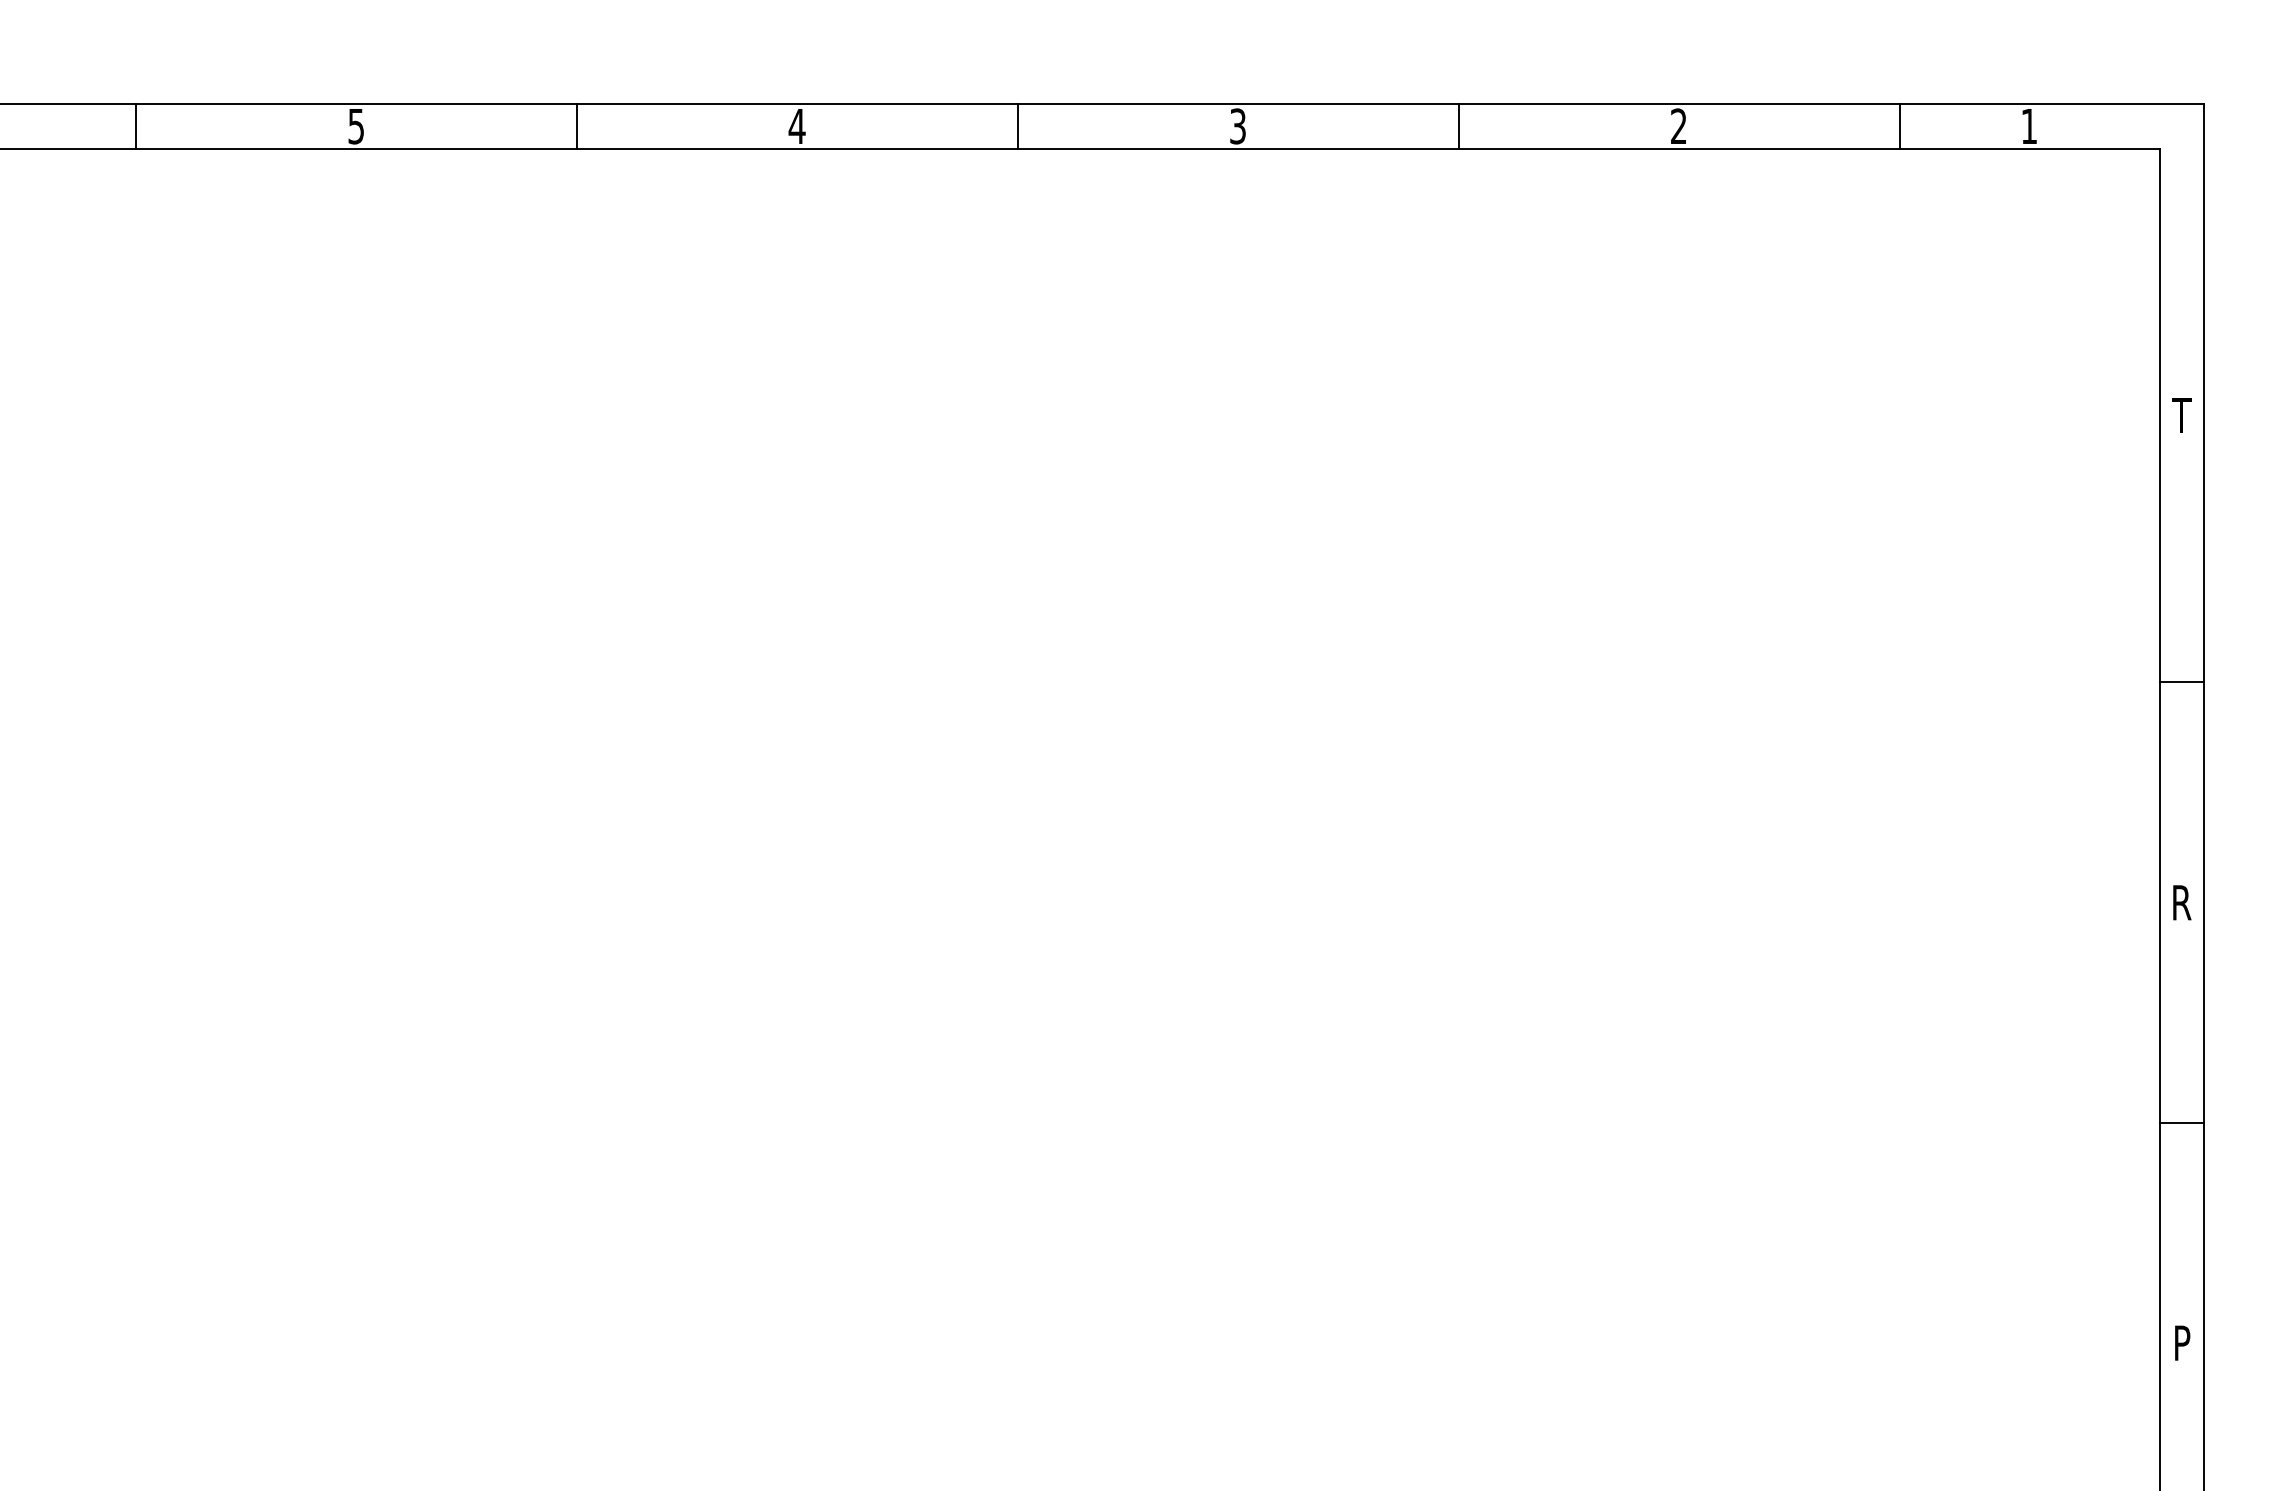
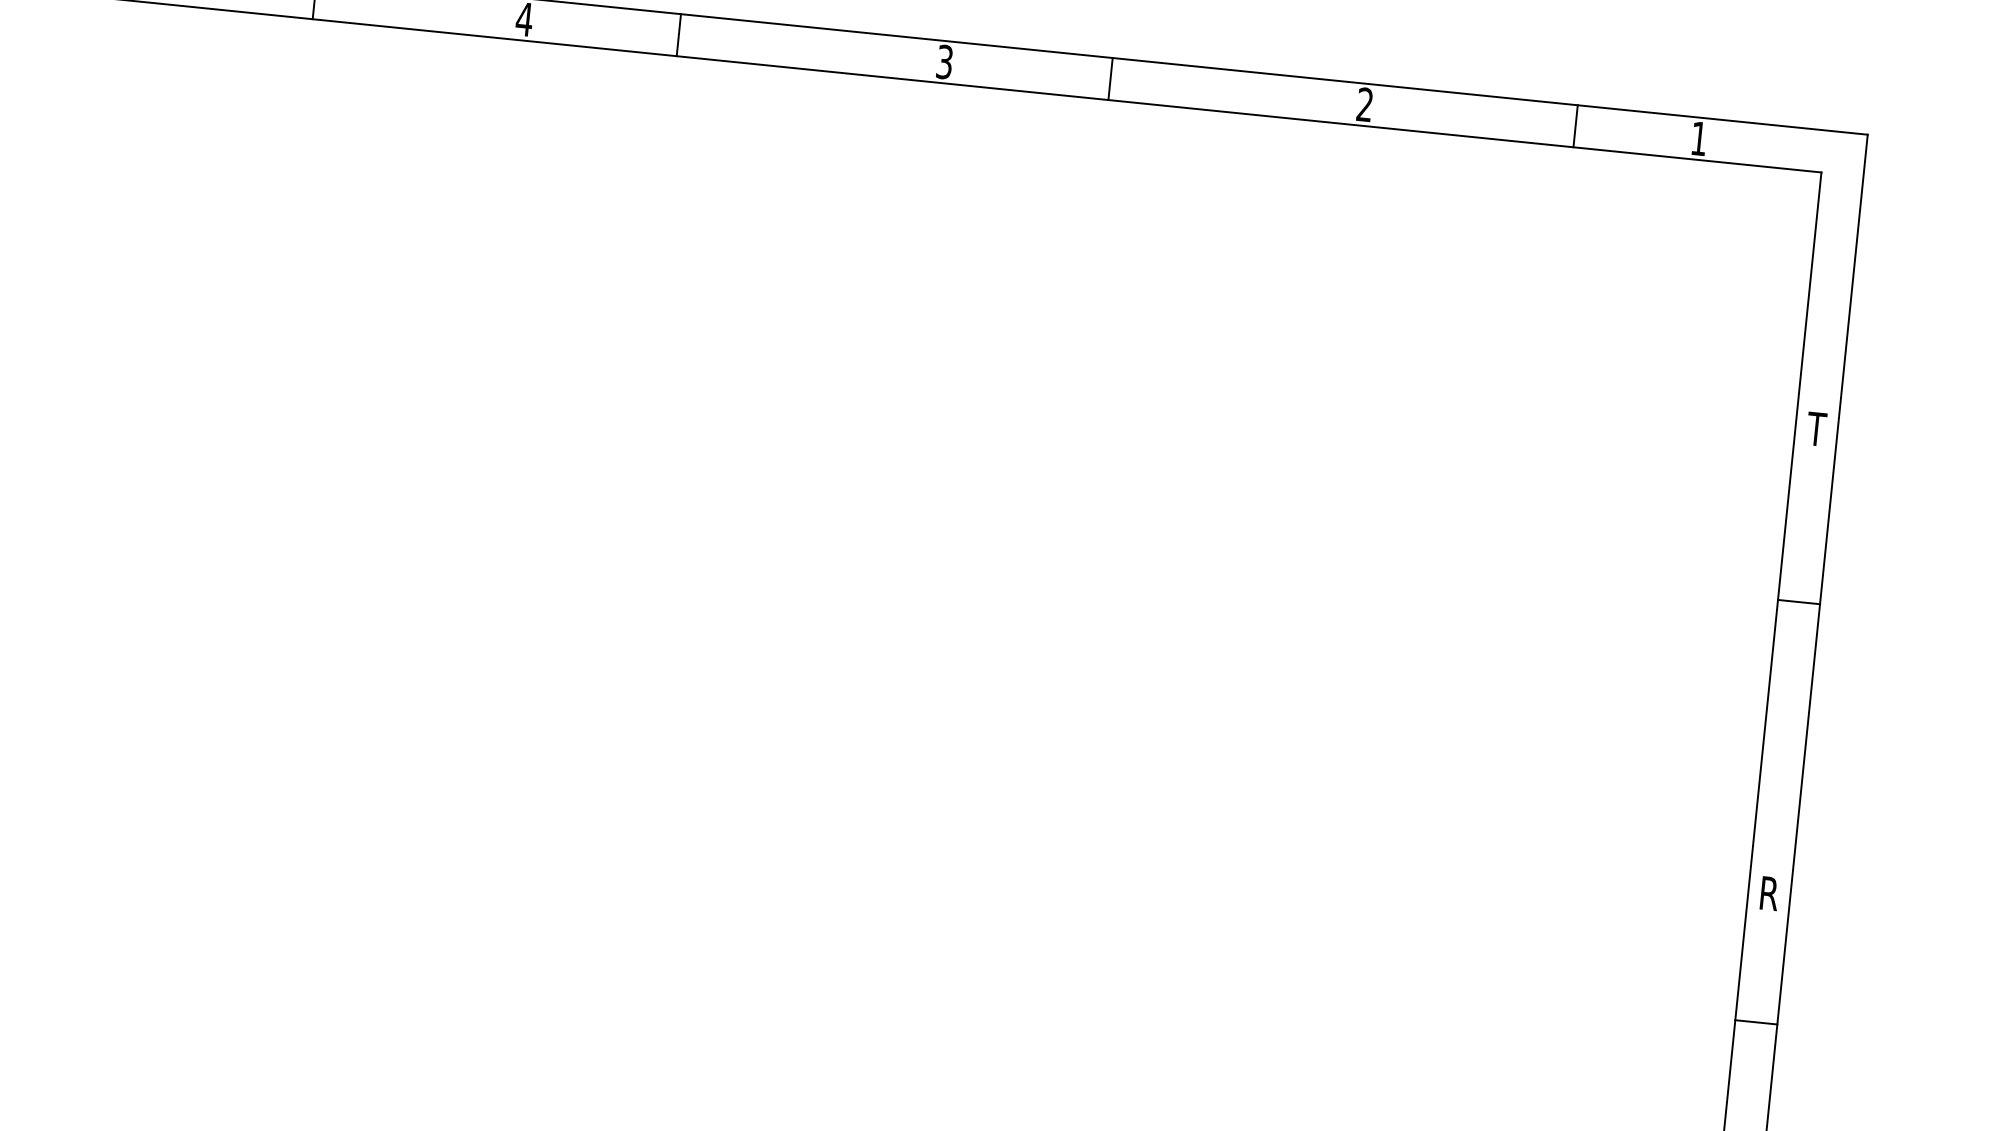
line: (1018, 126) -> (679, 35), moved
line: (1458, 126) -> (1110, 78), moved
line: (2181, 681) -> (1798, 601), moved
line: (2181, 1122) -> (1756, 1022), moved

